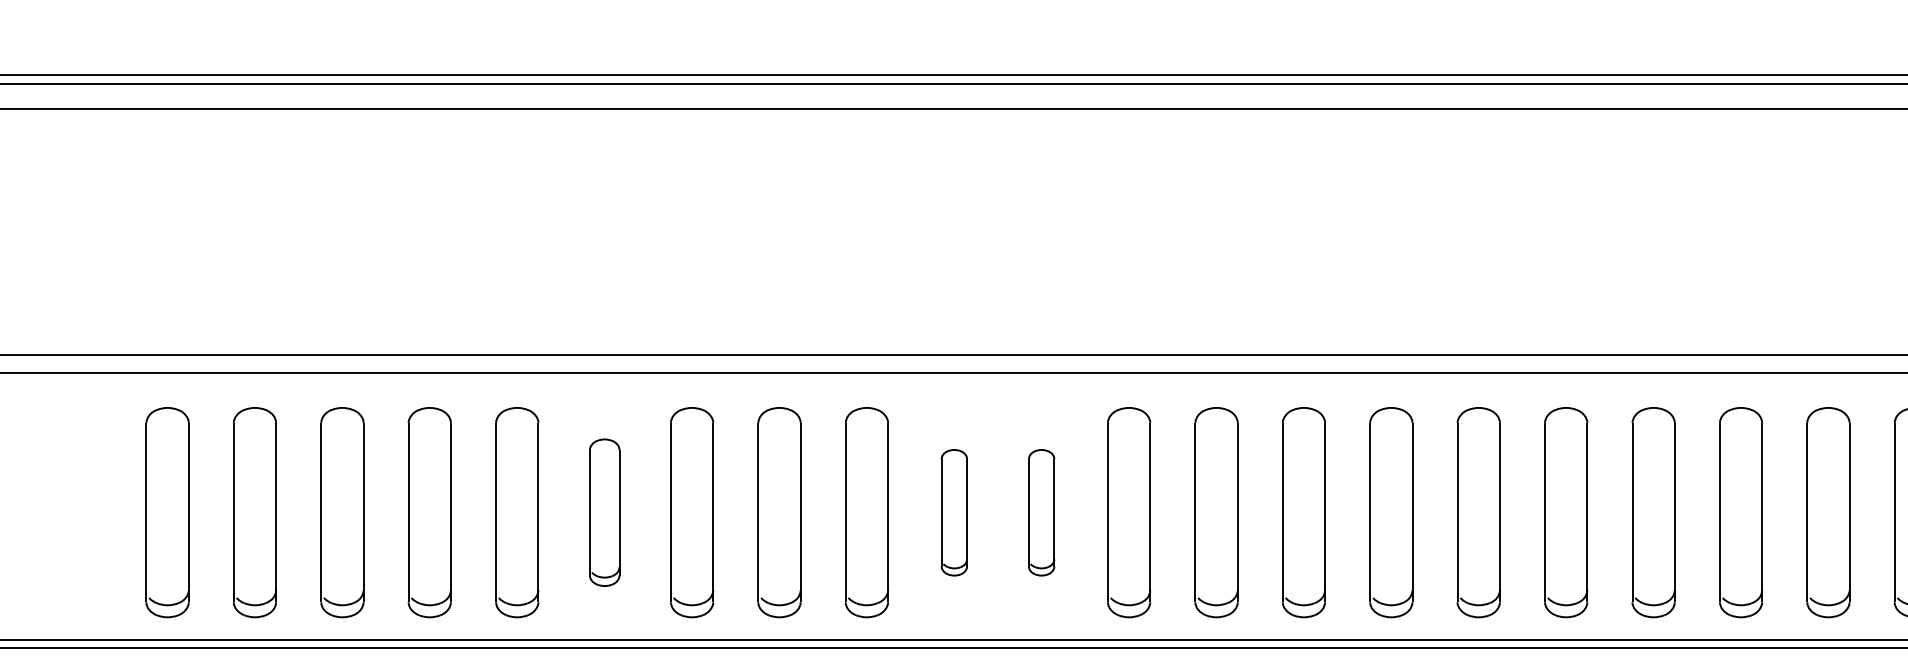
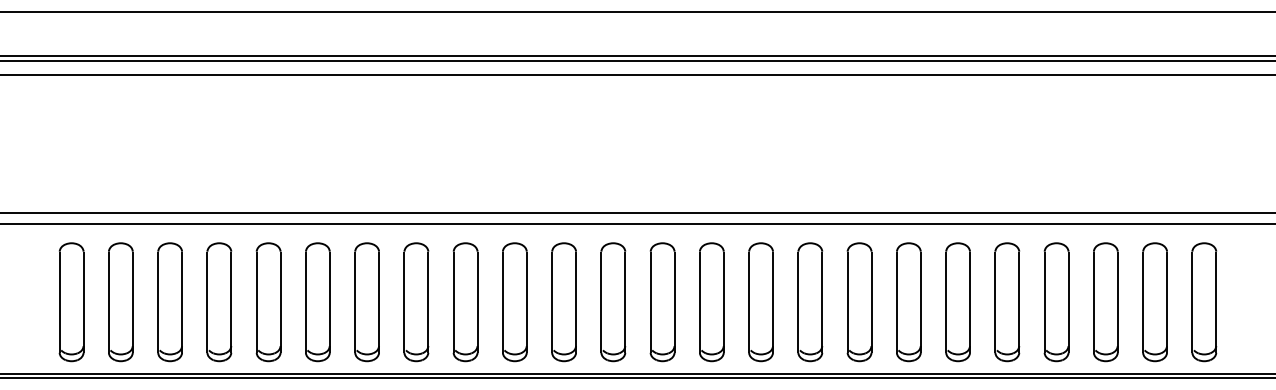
part: (603, 513) -> (317, 302), size x1.43
part: (953, 513) -> (514, 302), size x1.67
part: (1040, 513) -> (563, 302), size x1.67

